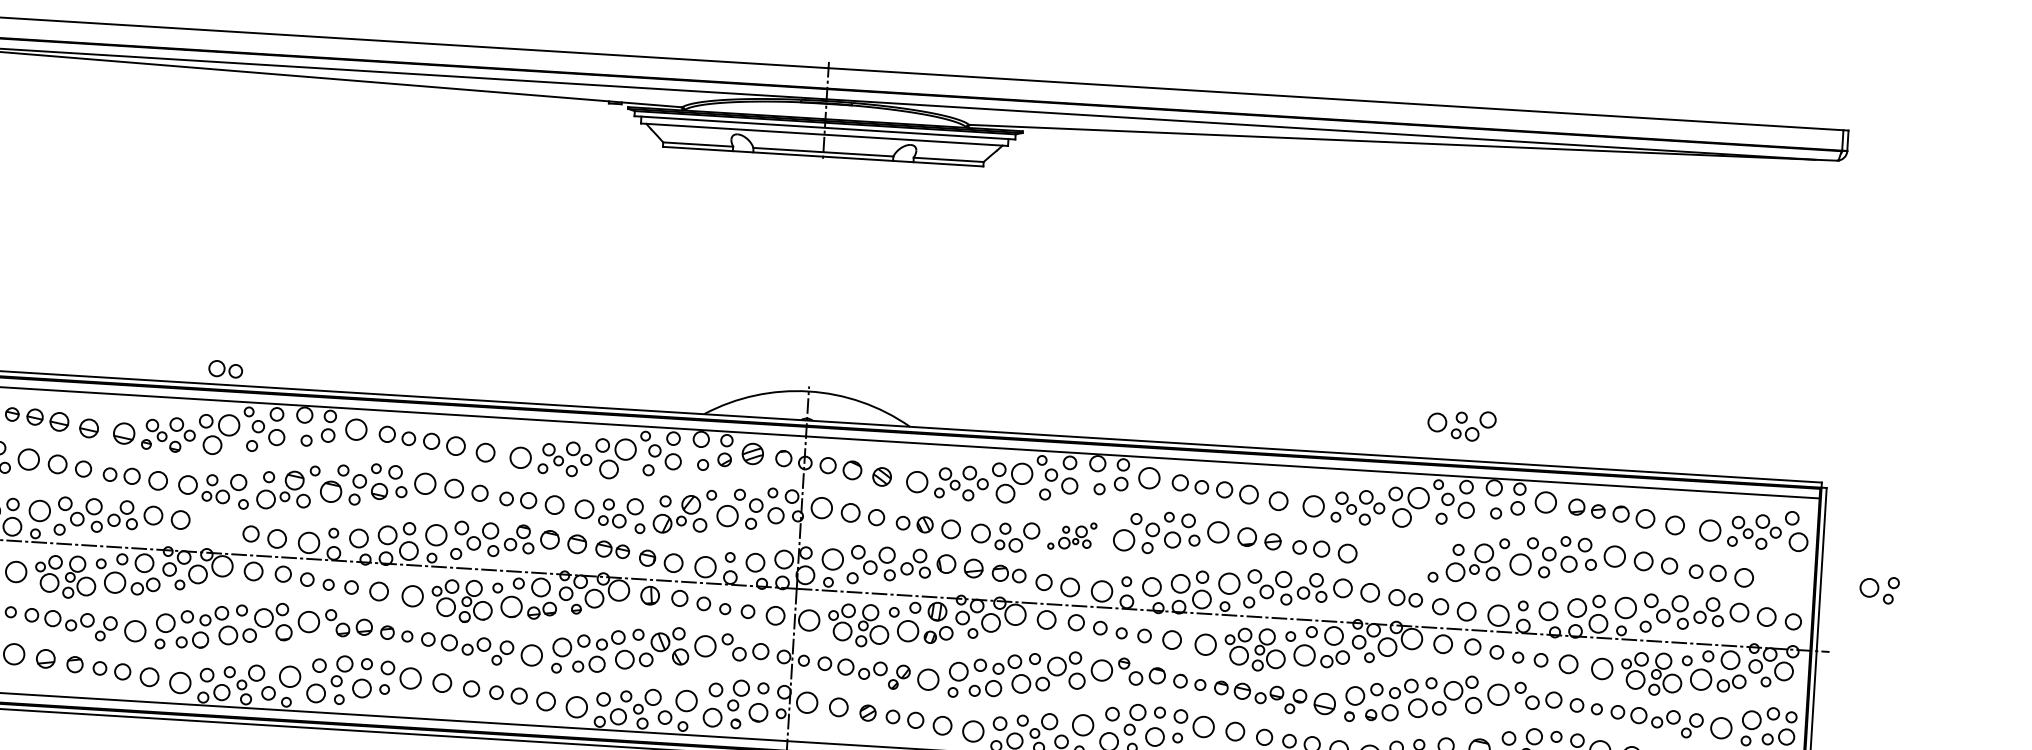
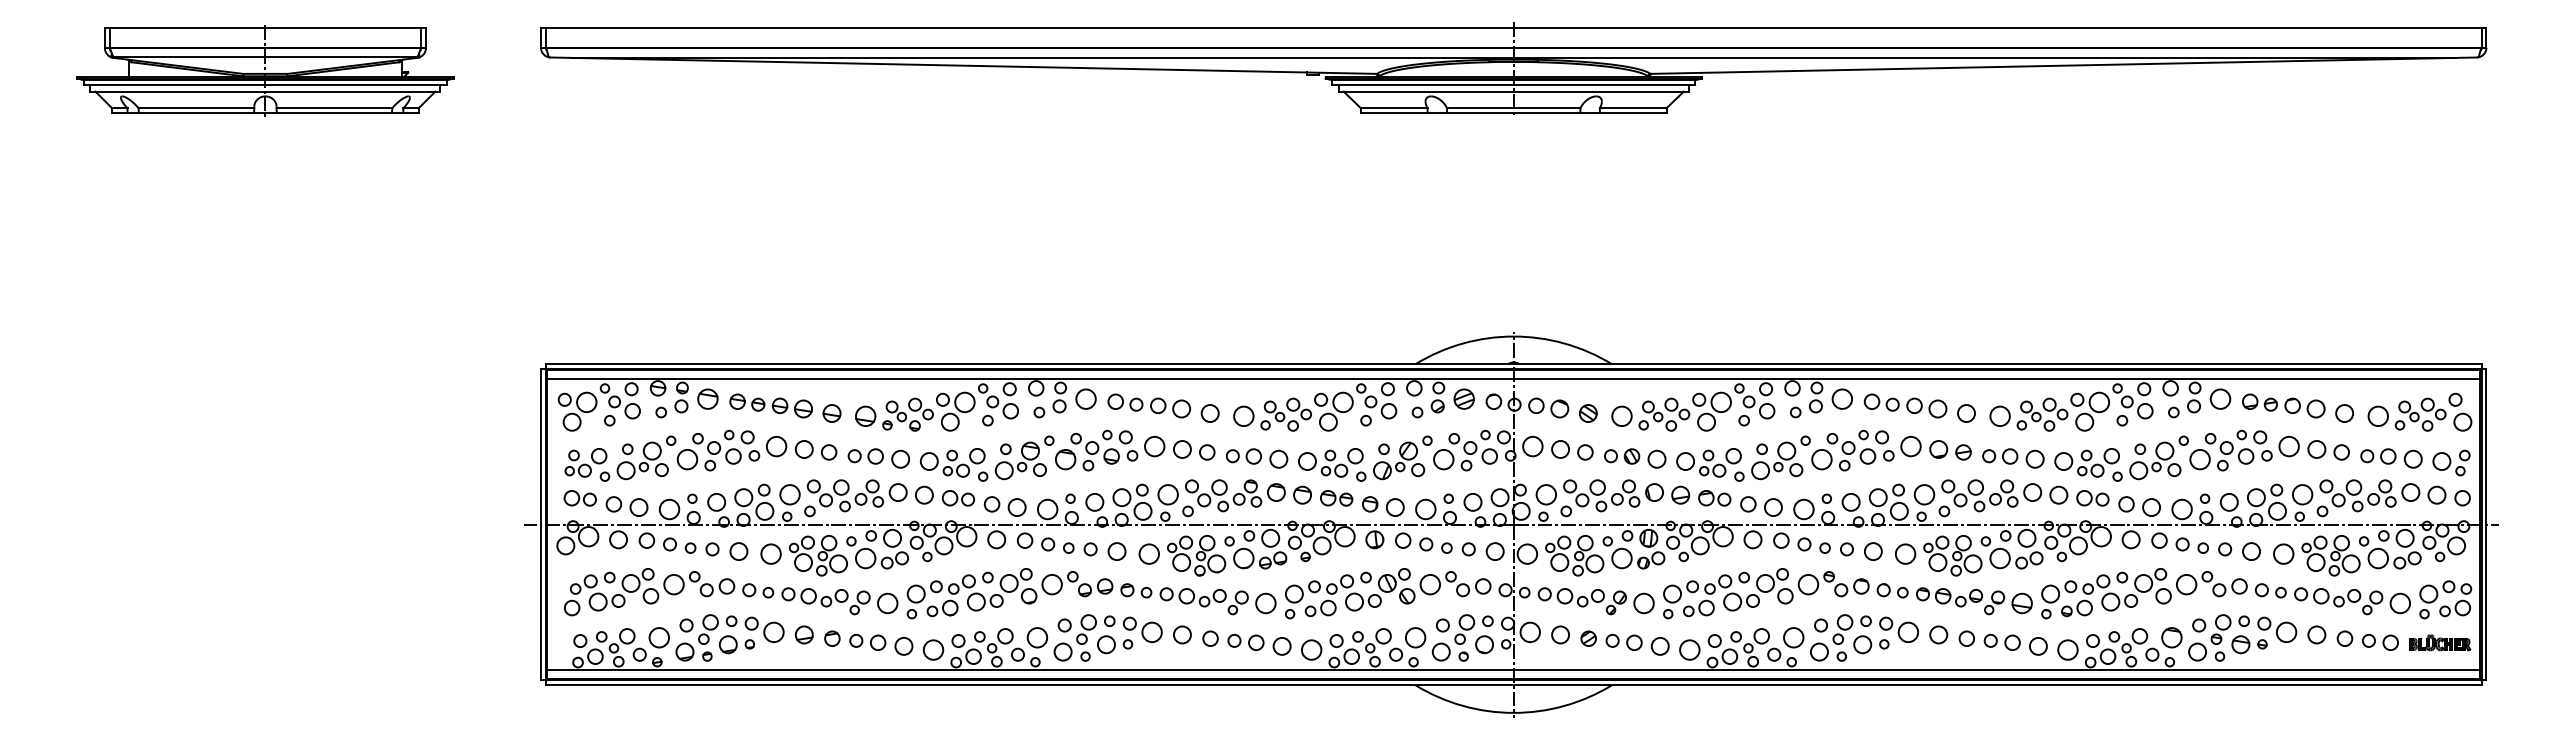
part: (224, 369) -> (957, 498), moved
part: (1461, 425) -> (2086, 462), moved
part: (1072, 535) -> (1772, 458), size x1.67
part: (1879, 589) -> (2451, 462), moved

